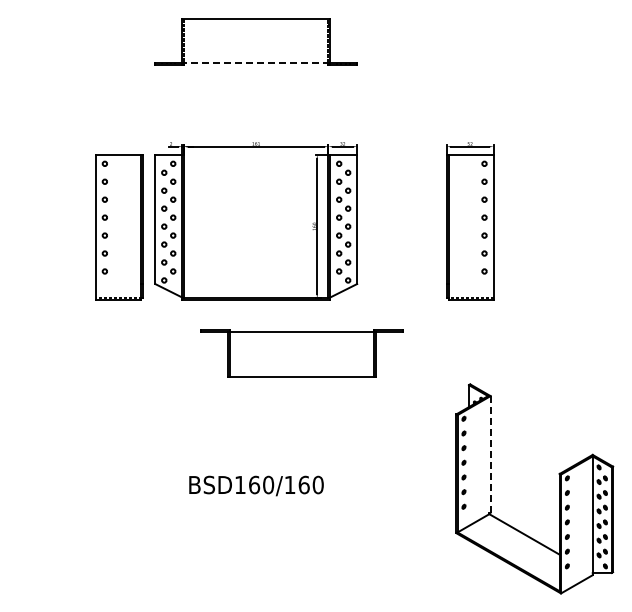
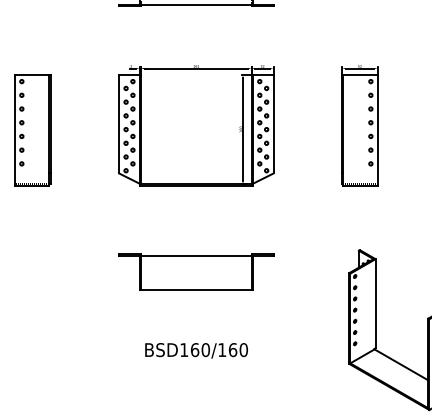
line: (255, 63) -> (195, 4), dashed -> solid
part: (119, 227) -> (33, 130), moved
part: (301, 353) -> (195, 272), moved
line: (490, 453) -> (375, 303), dashed -> solid
text: (256, 485) -> (196, 350), moved

